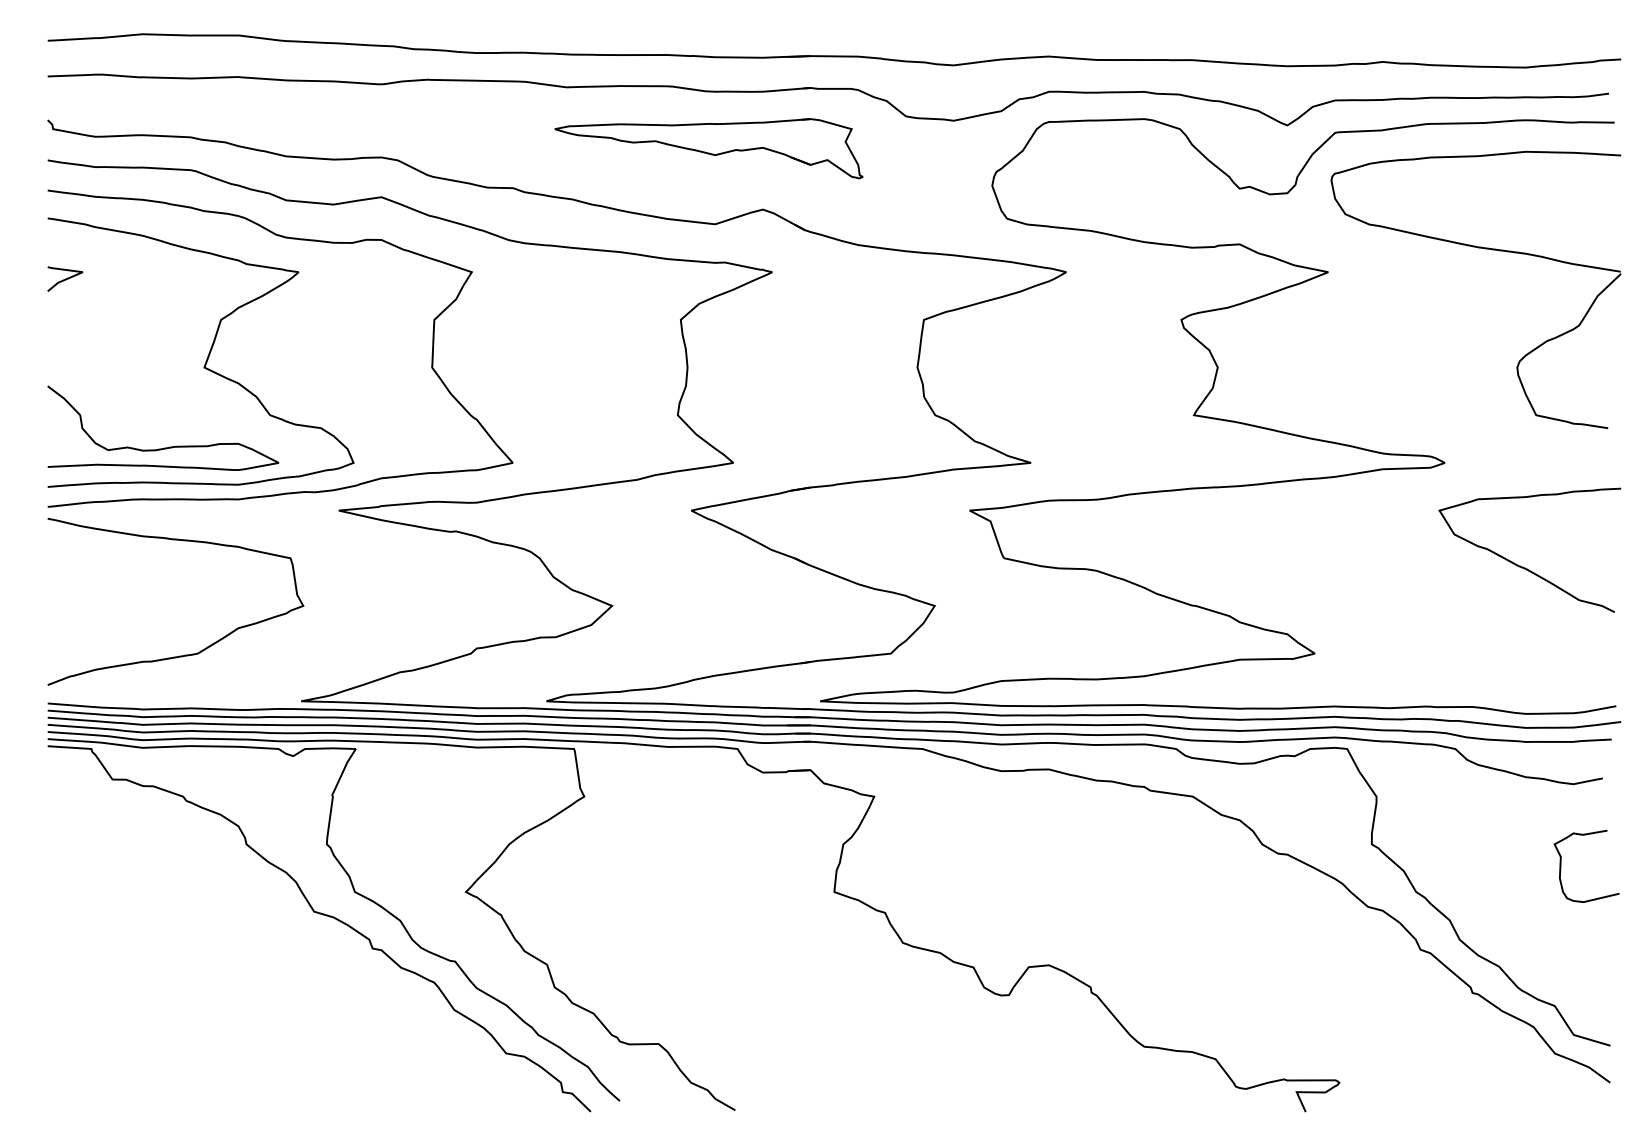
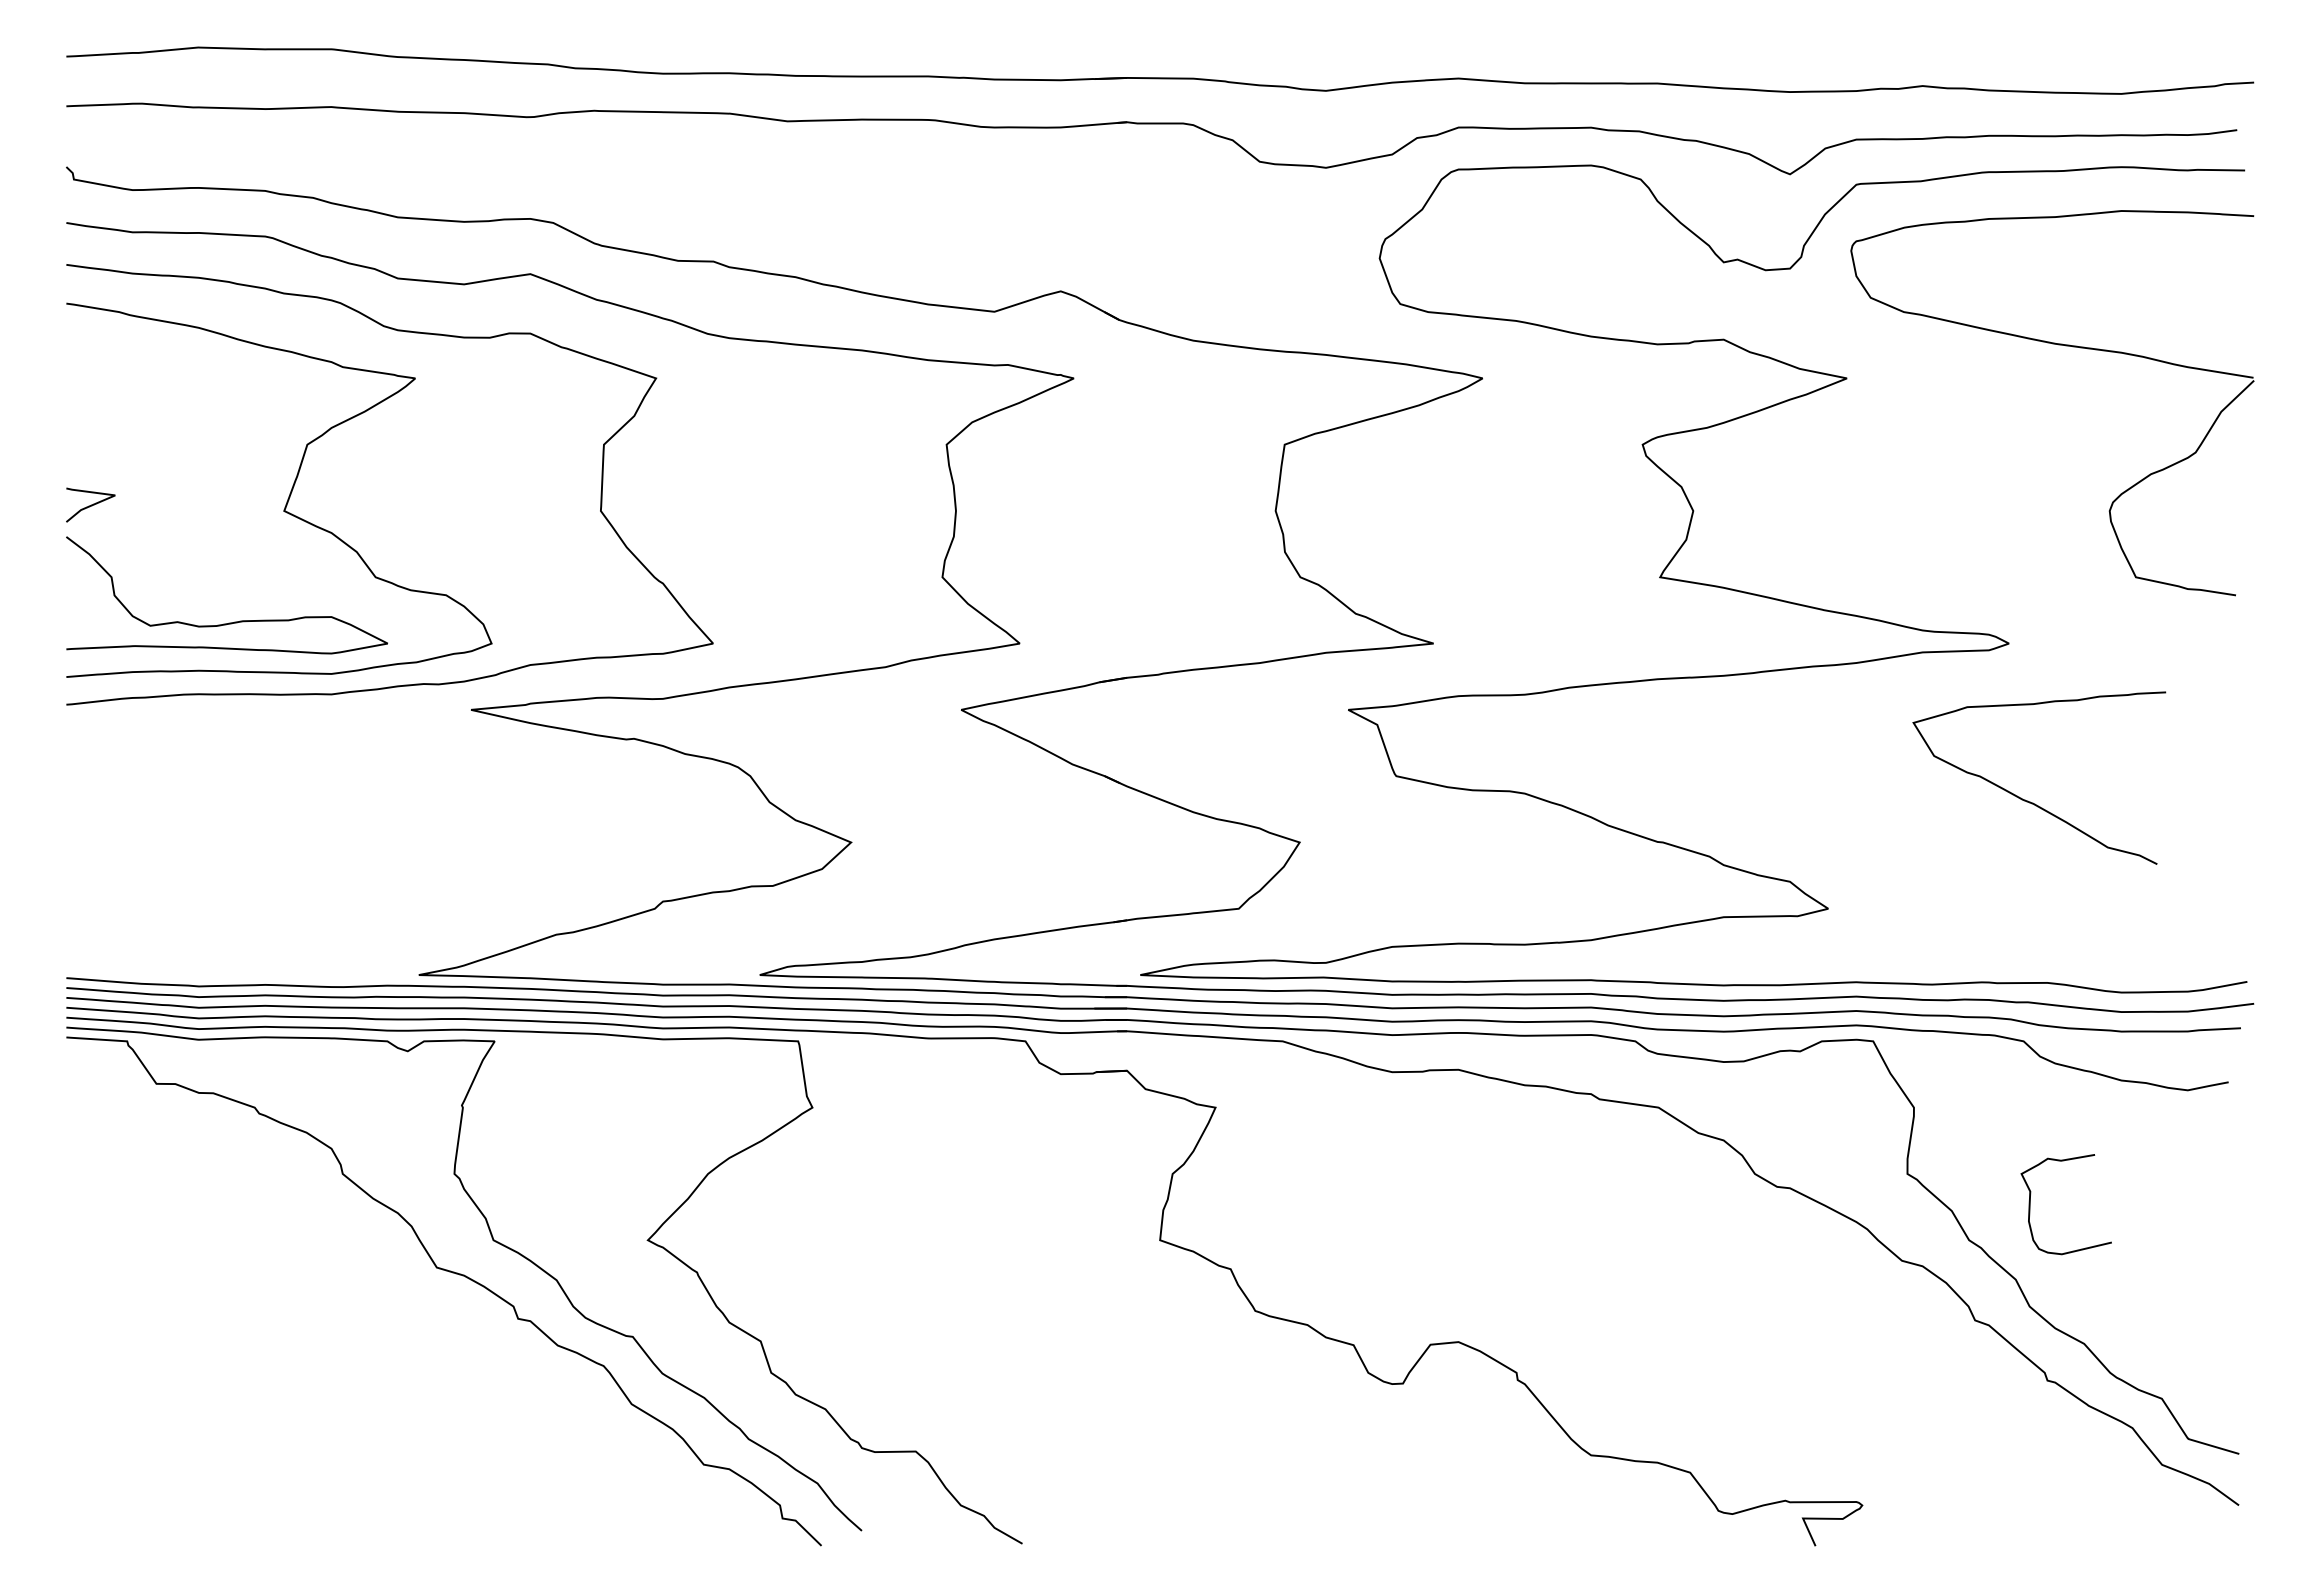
part: (708, 148) -> (985, 206), removed
line: (65, 278) -> (91, 504), moved
curve: (1523, 567) -> (2030, 801), moved
curve: (185, 654) -> (257, 910), removed
curve: (1561, 866) -> (2030, 1204), moved

